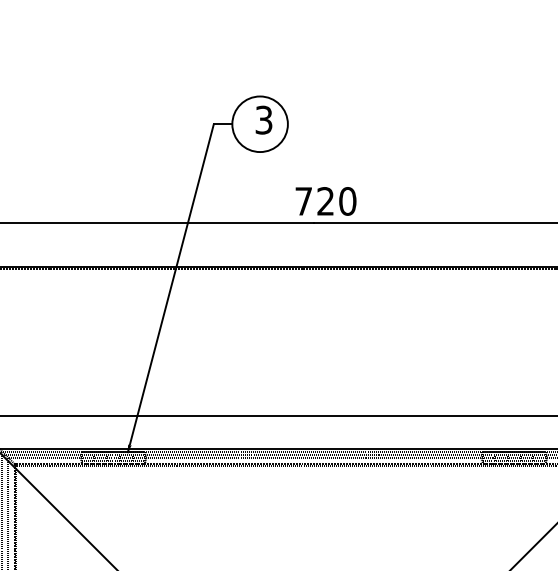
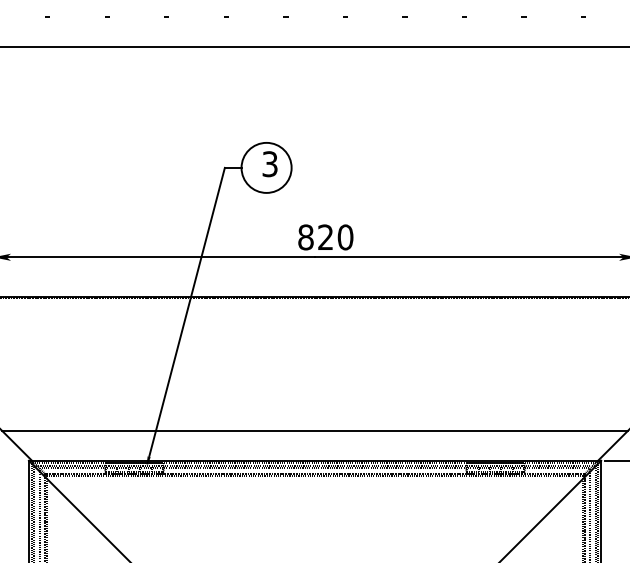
text: (303, 201) -> (305, 237), 720 -> 820

